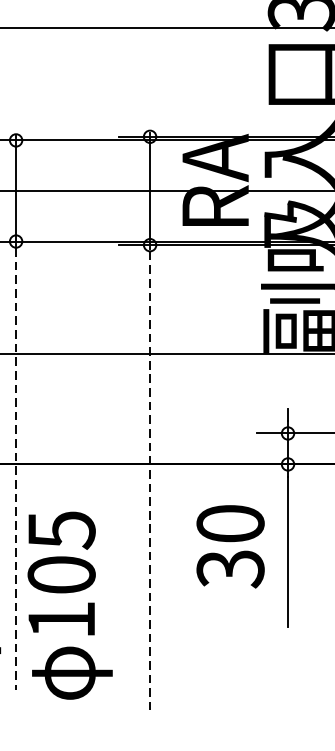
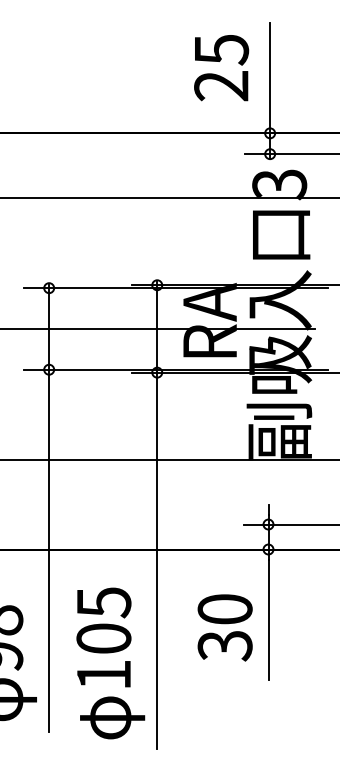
line: (16, 469) -> (49, 553), dashed -> solid
line: (150, 481) -> (157, 563), dashed -> solid
text: (229, 546) -> (224, 627), moved
text: (69, 605) -> (110, 663), moved

